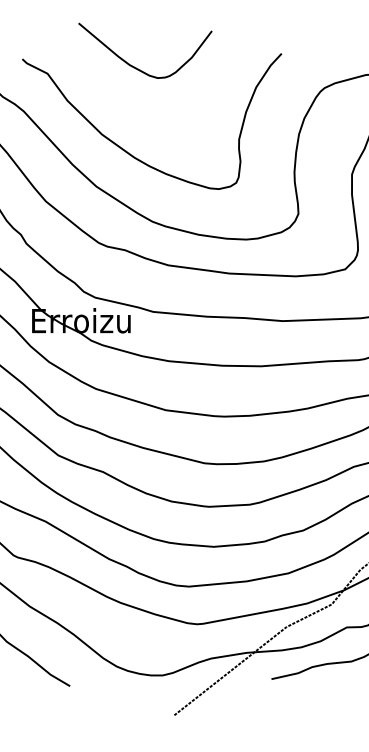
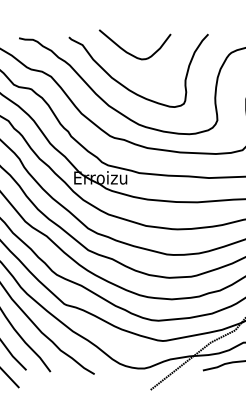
part: (134, 65) -> (129, 52), moved

